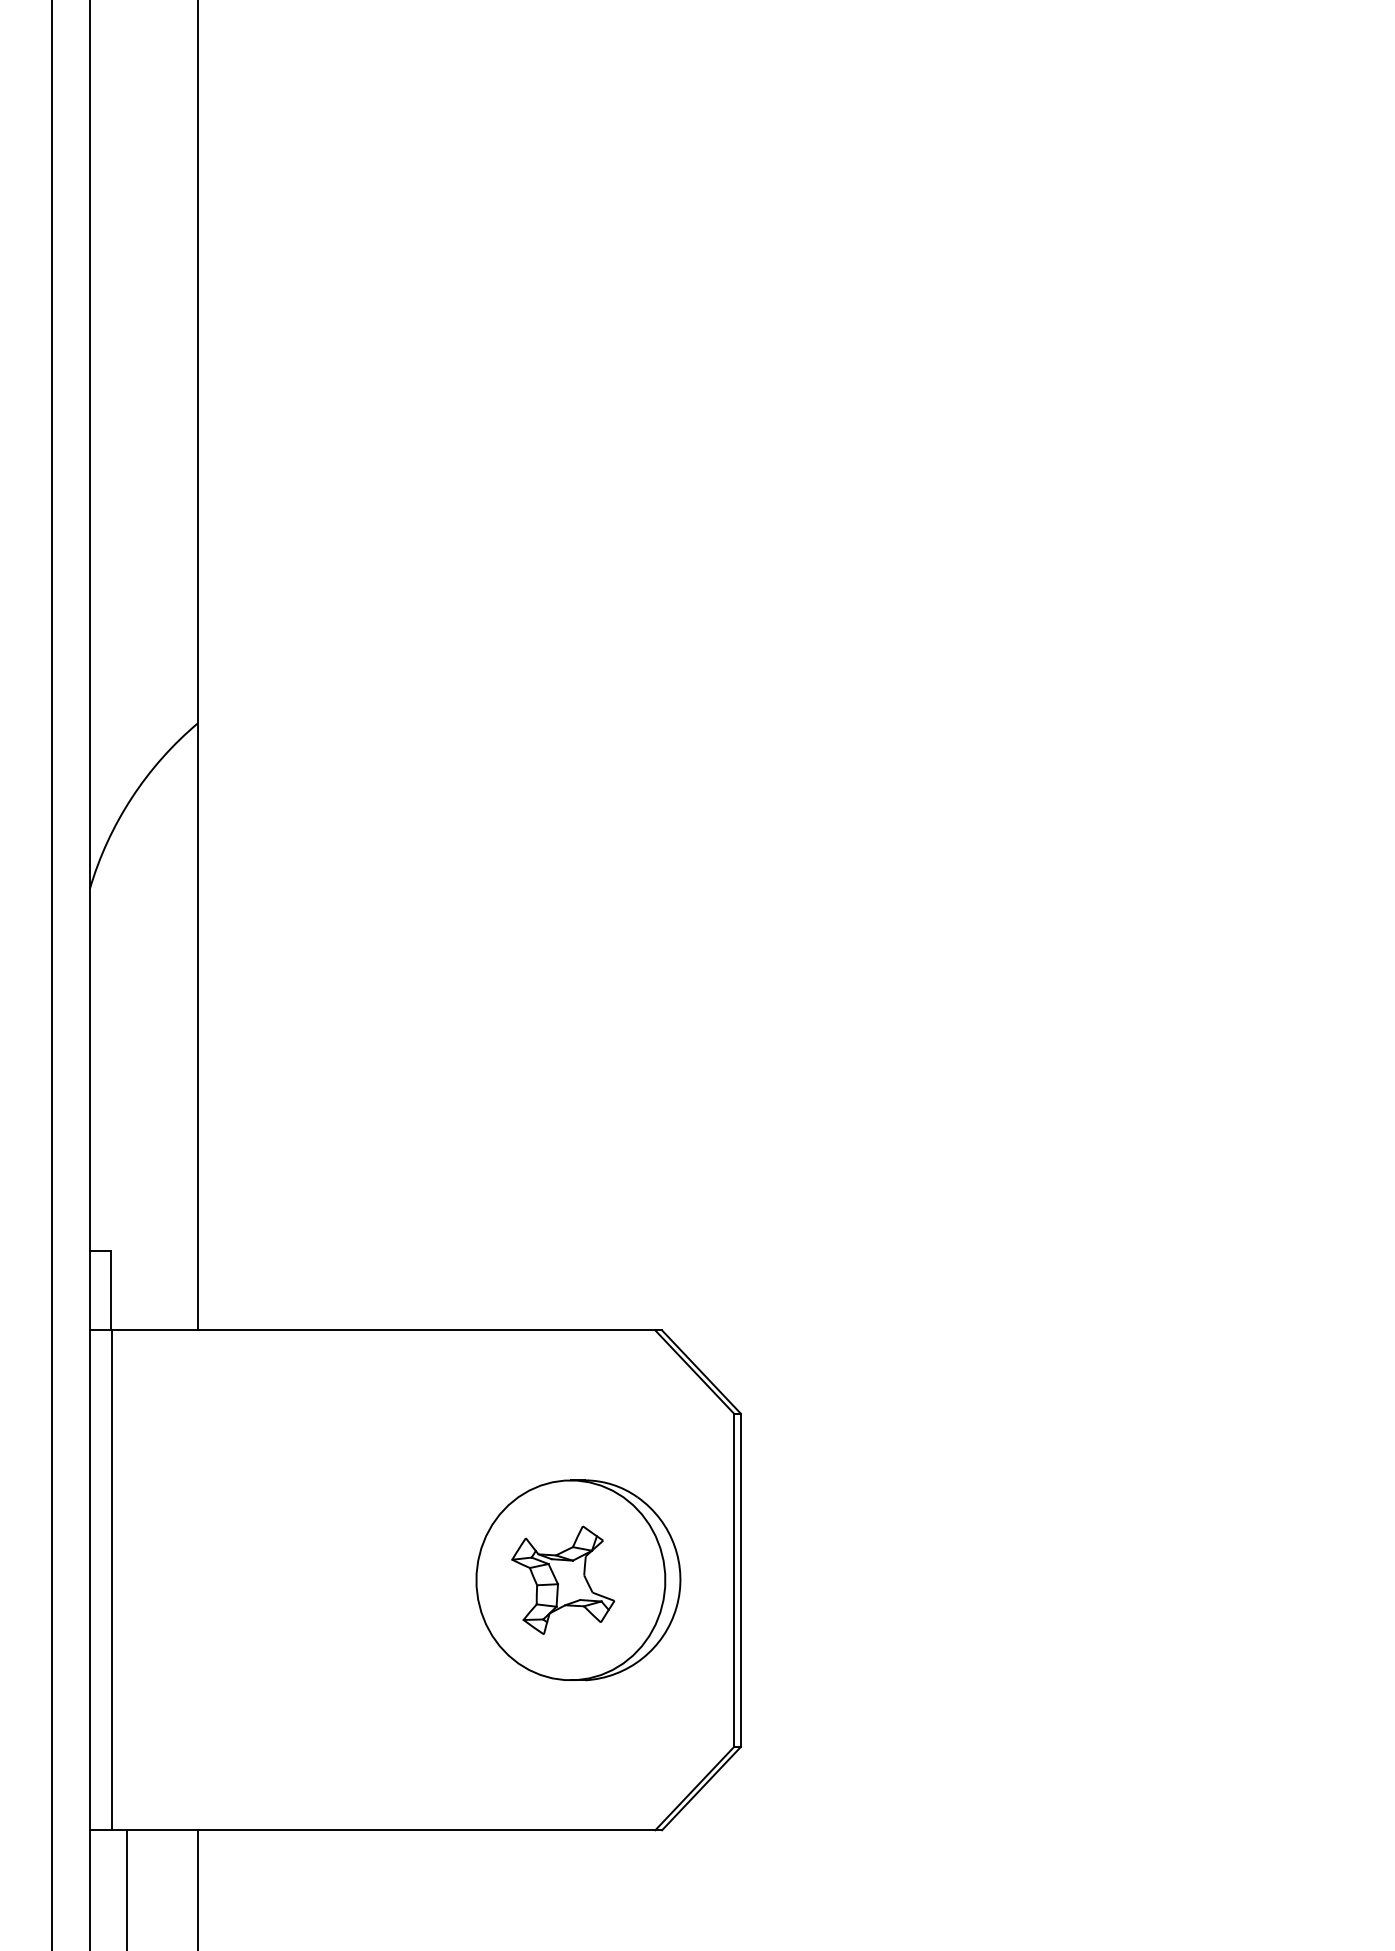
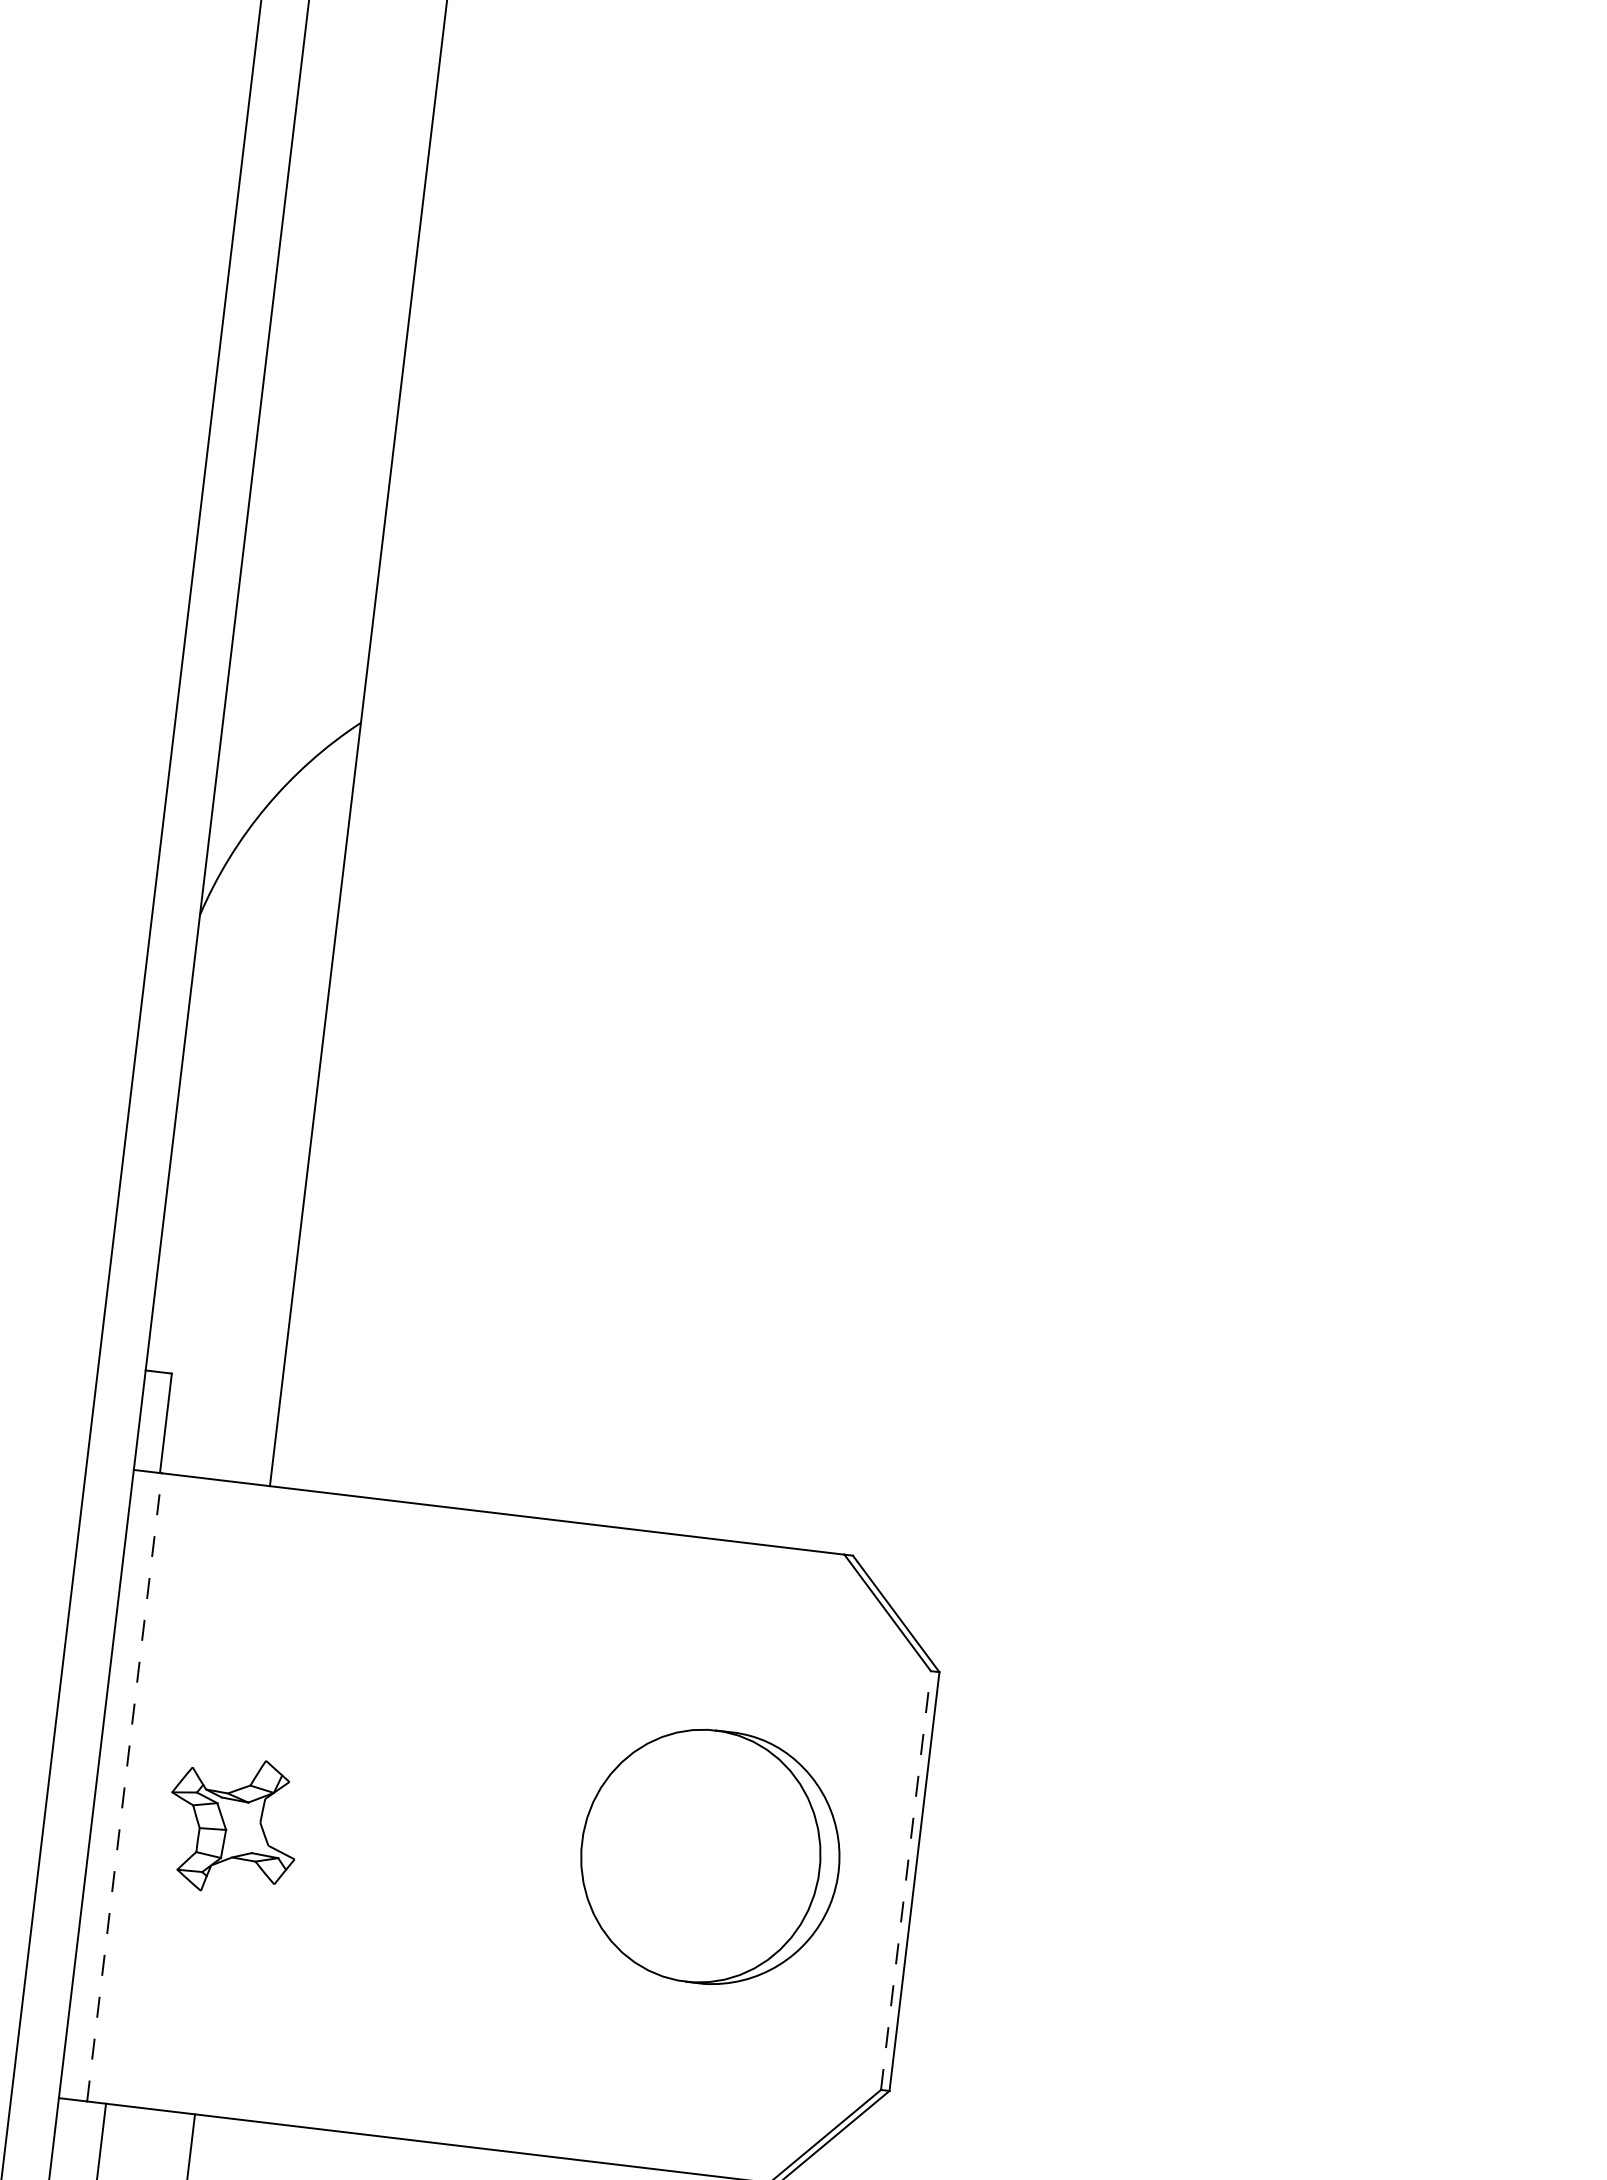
part: (563, 1579) -> (233, 1824), moved
line: (112, 1580) -> (124, 1787), solid -> dashed
line: (734, 1580) -> (906, 1880), solid -> dashed

